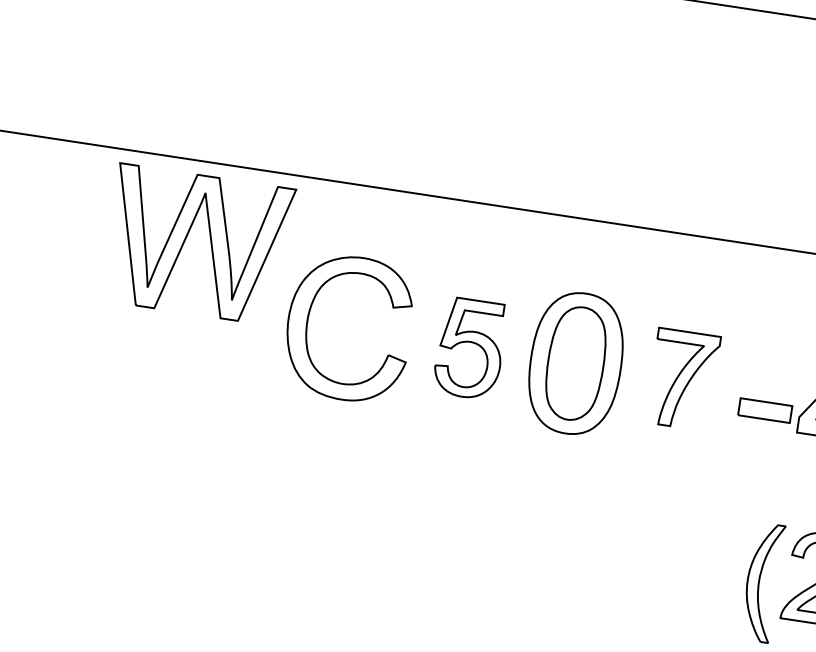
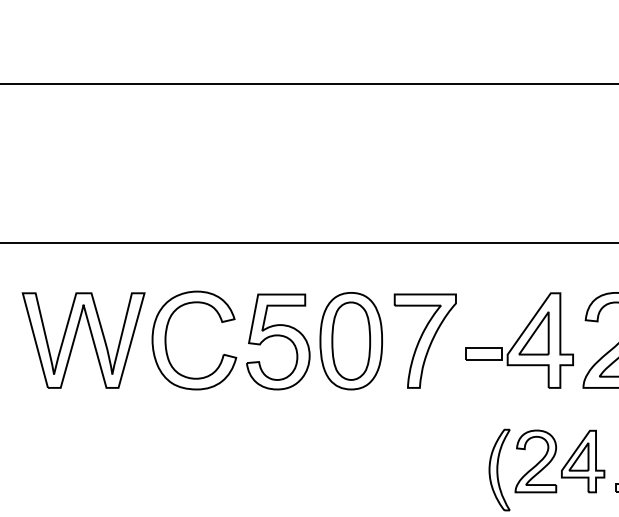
part: (186, 241) -> (75, 339), moved
part: (470, 348) -> (278, 341), size x1.43
part: (681, 378) -> (424, 340), size x1.43

